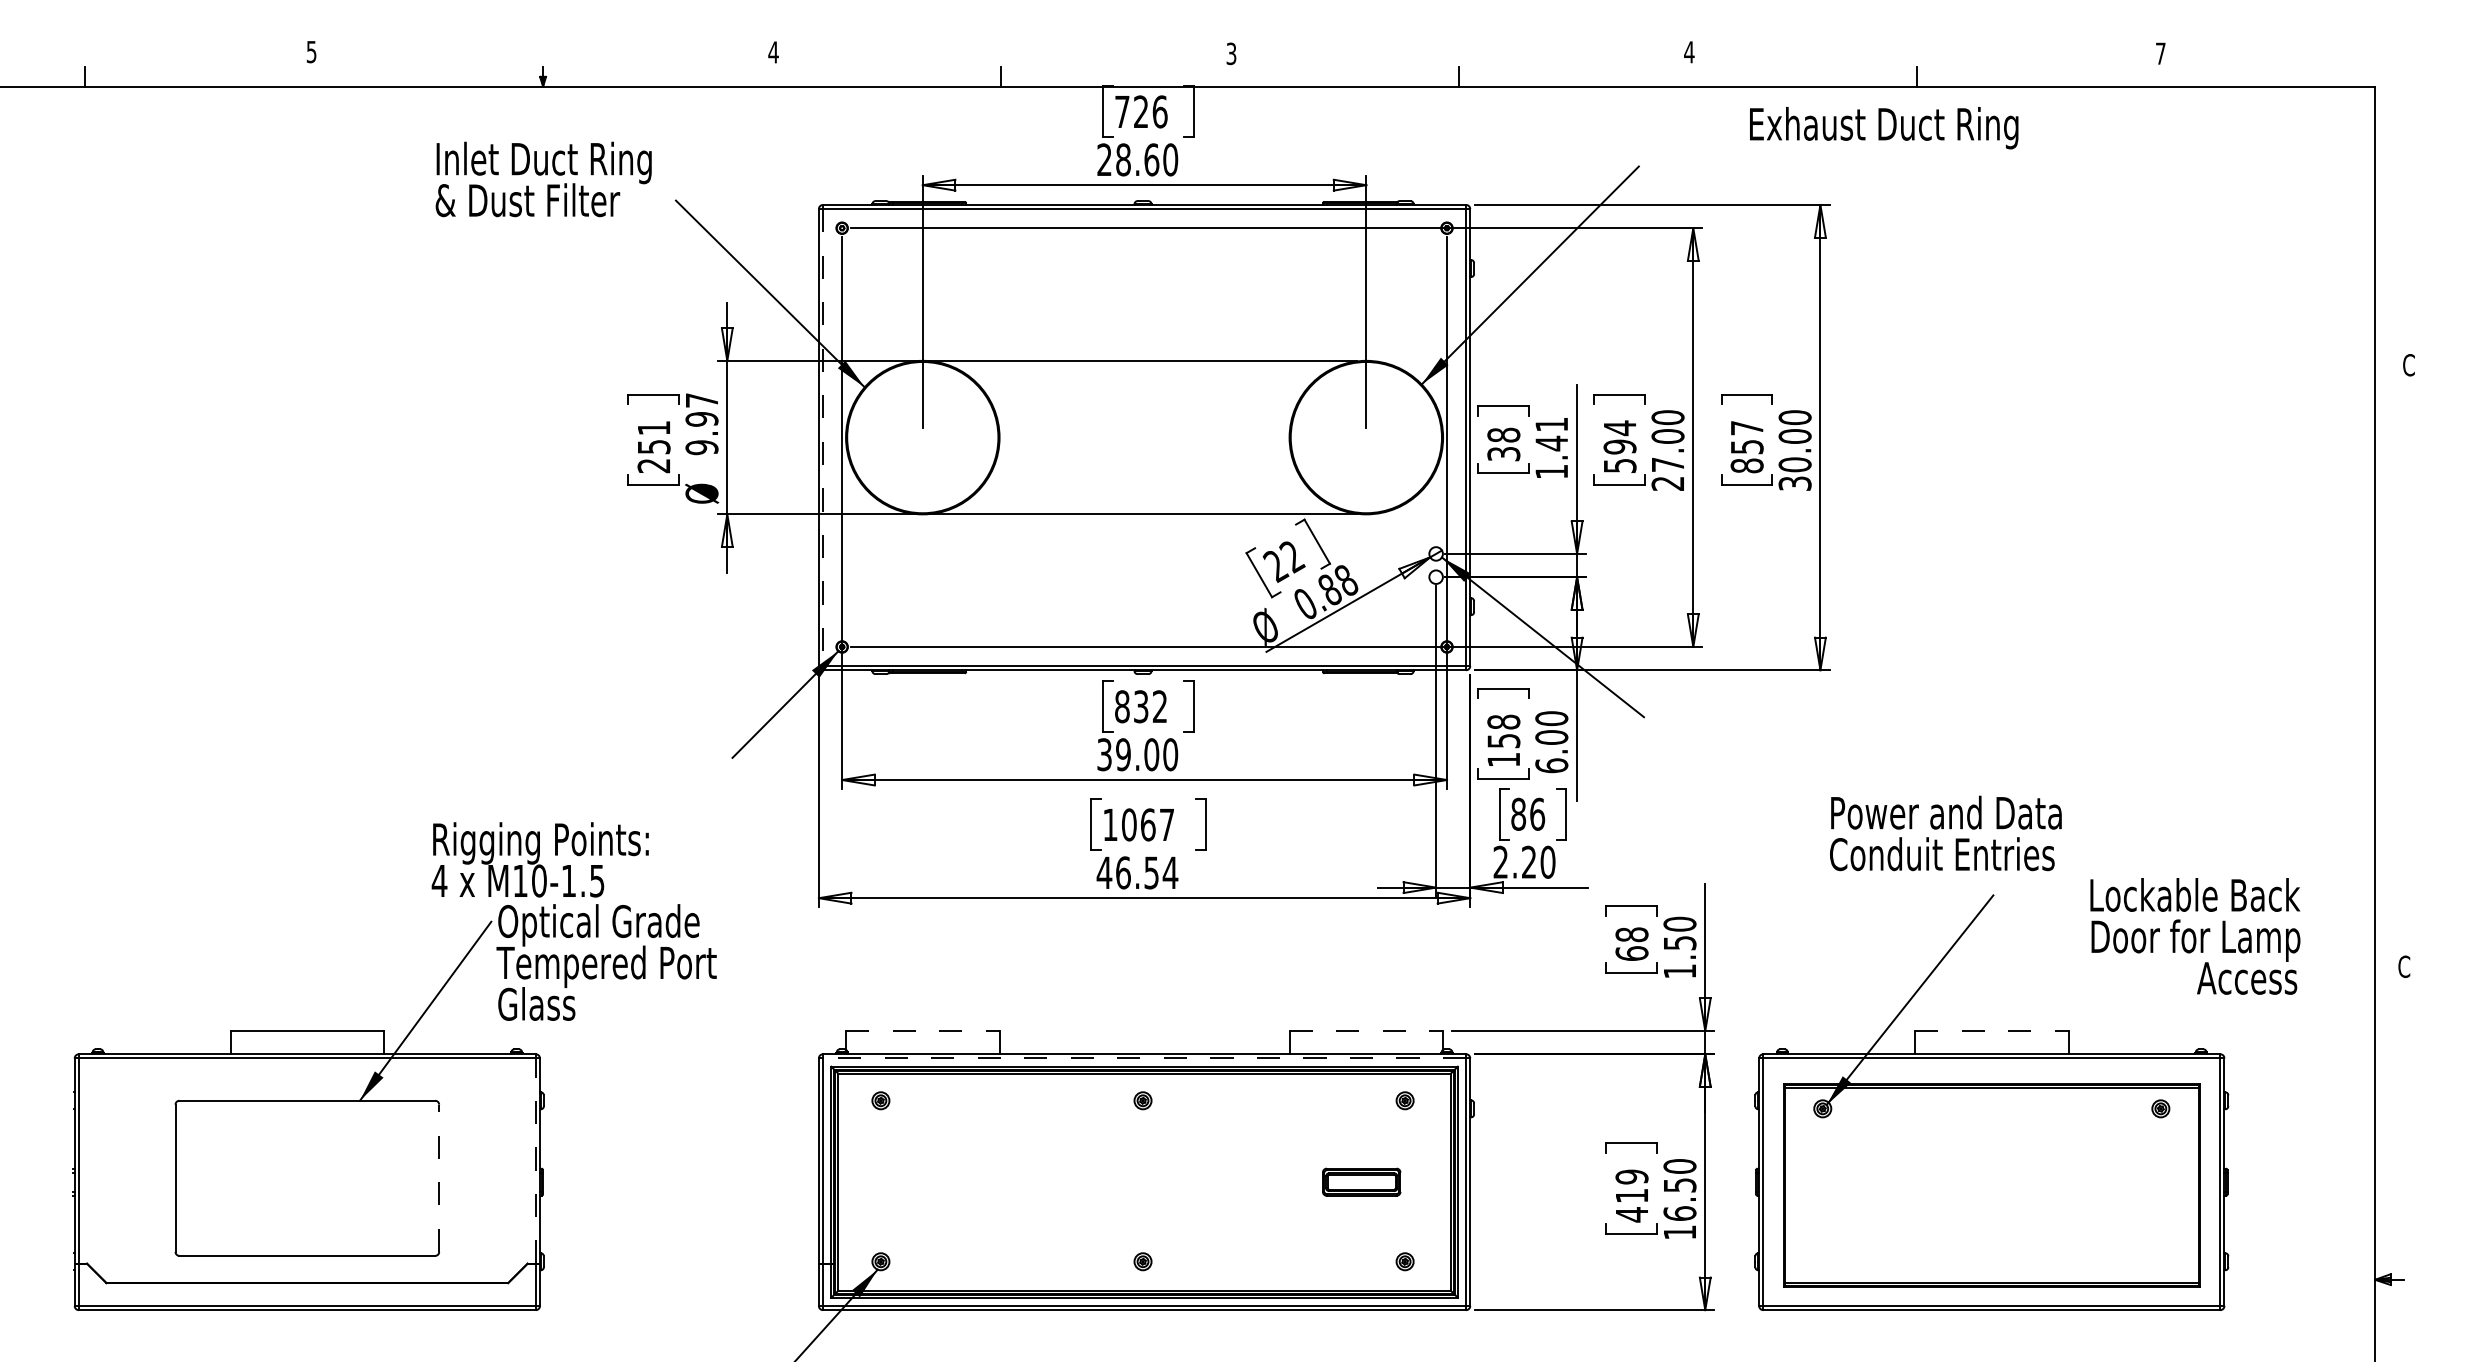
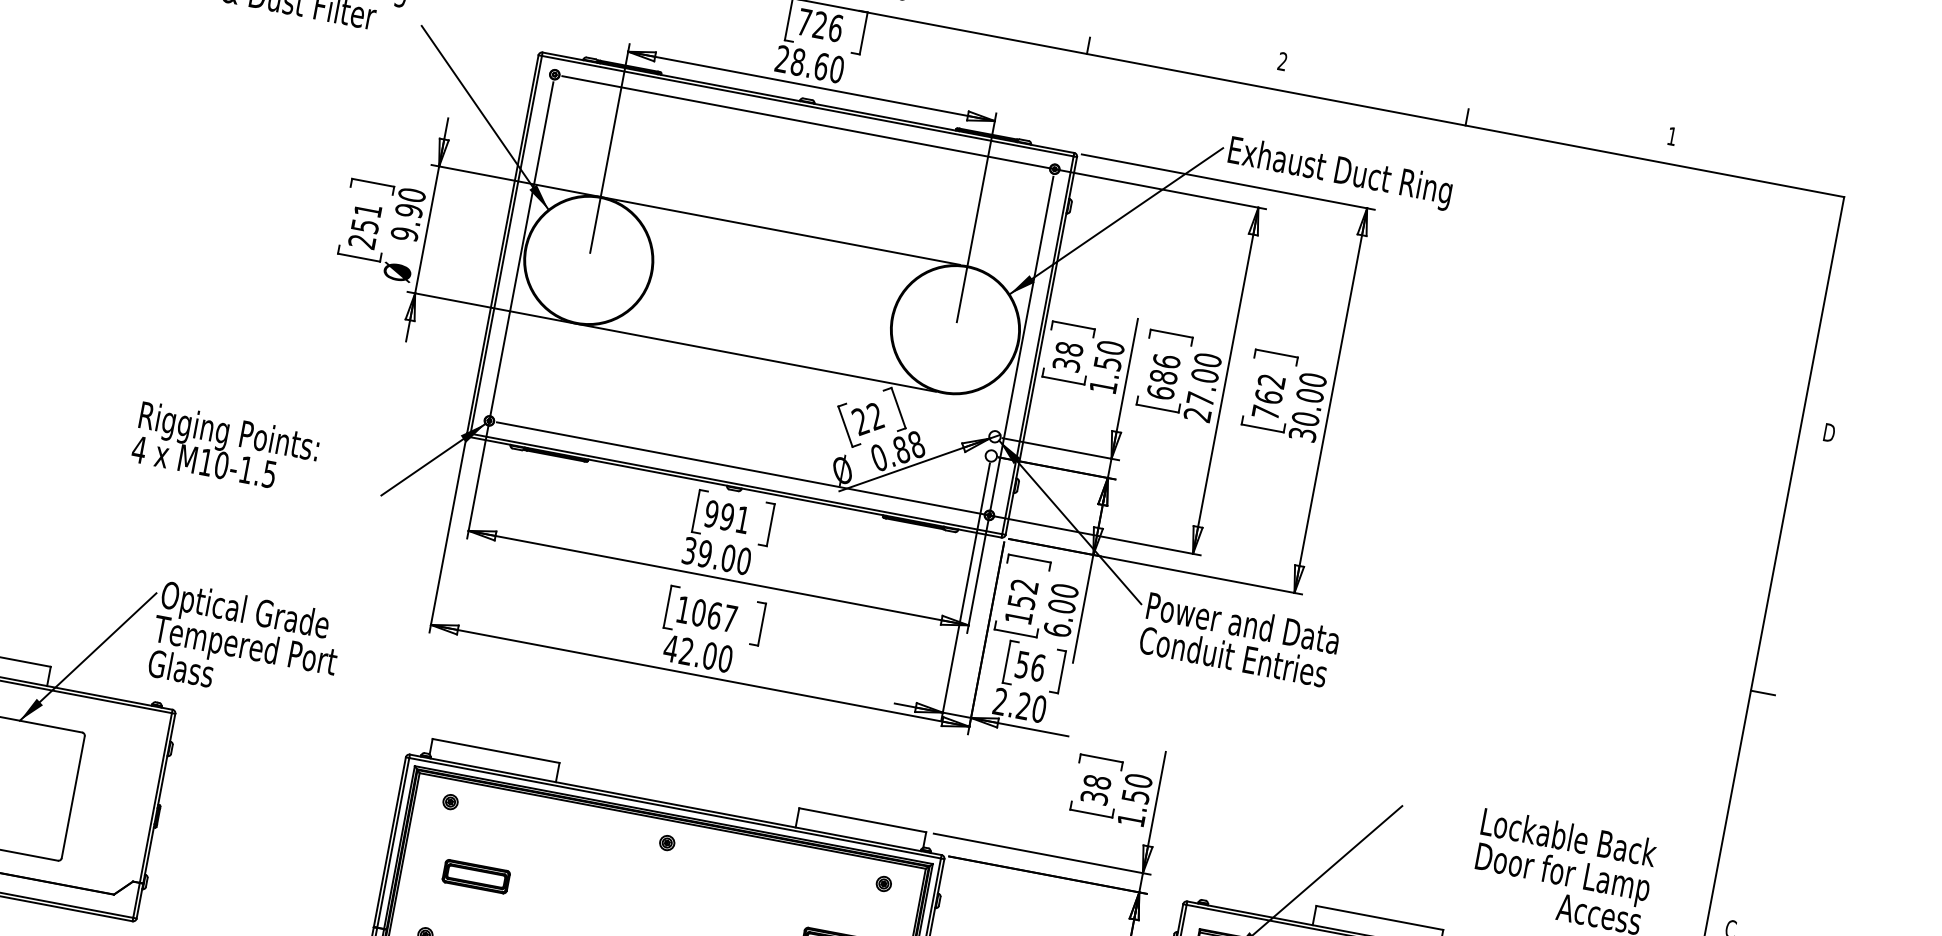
text: (1689, 52) -> (1282, 61), 4 -> 2
text: (2160, 53) -> (1671, 136), 7 -> 1
text: (1884, 128) -> (1340, 173), moved
text: (2409, 365) -> (1829, 433), C -> D
text: (701, 400) -> (411, 195), 9.97 -> 9.90
text: (1551, 434) -> (1108, 356), 1.41 -> 1.50
line: (823, 437) -> (506, 244), dashed -> solid
text: (1619, 446) -> (1163, 376), 594 -> 686
text: (1746, 447) -> (1268, 397), 857 -> 762
line: (2389, 683) -> (1762, 692), added
text: (1140, 706) -> (726, 516), 832 -> 991
text: (1503, 721) -> (1024, 585), 158 -> 152
text: (1518, 813) -> (1022, 664), 86 -> 56
text: (1945, 833) -> (1239, 640), moved
text: (539, 859) -> (225, 447), moved
text: (1147, 872) -> (706, 655), 46.54 -> 42.00
text: (1631, 953) -> (1094, 797), 68 -> 38
line: (922, 1031) -> (495, 751), dashed -> solid
line: (1366, 1031) -> (862, 820), dashed -> solid
line: (1991, 1031) -> (1379, 918), dashed -> solid
line: (1144, 1058) -> (675, 808), dashed -> solid
line: (535, 1161) -> (155, 798), dashed -> solid
line: (439, 1178) -> (73, 797), dashed -> solid
part: (927, 1181) -> (476, 876), added

